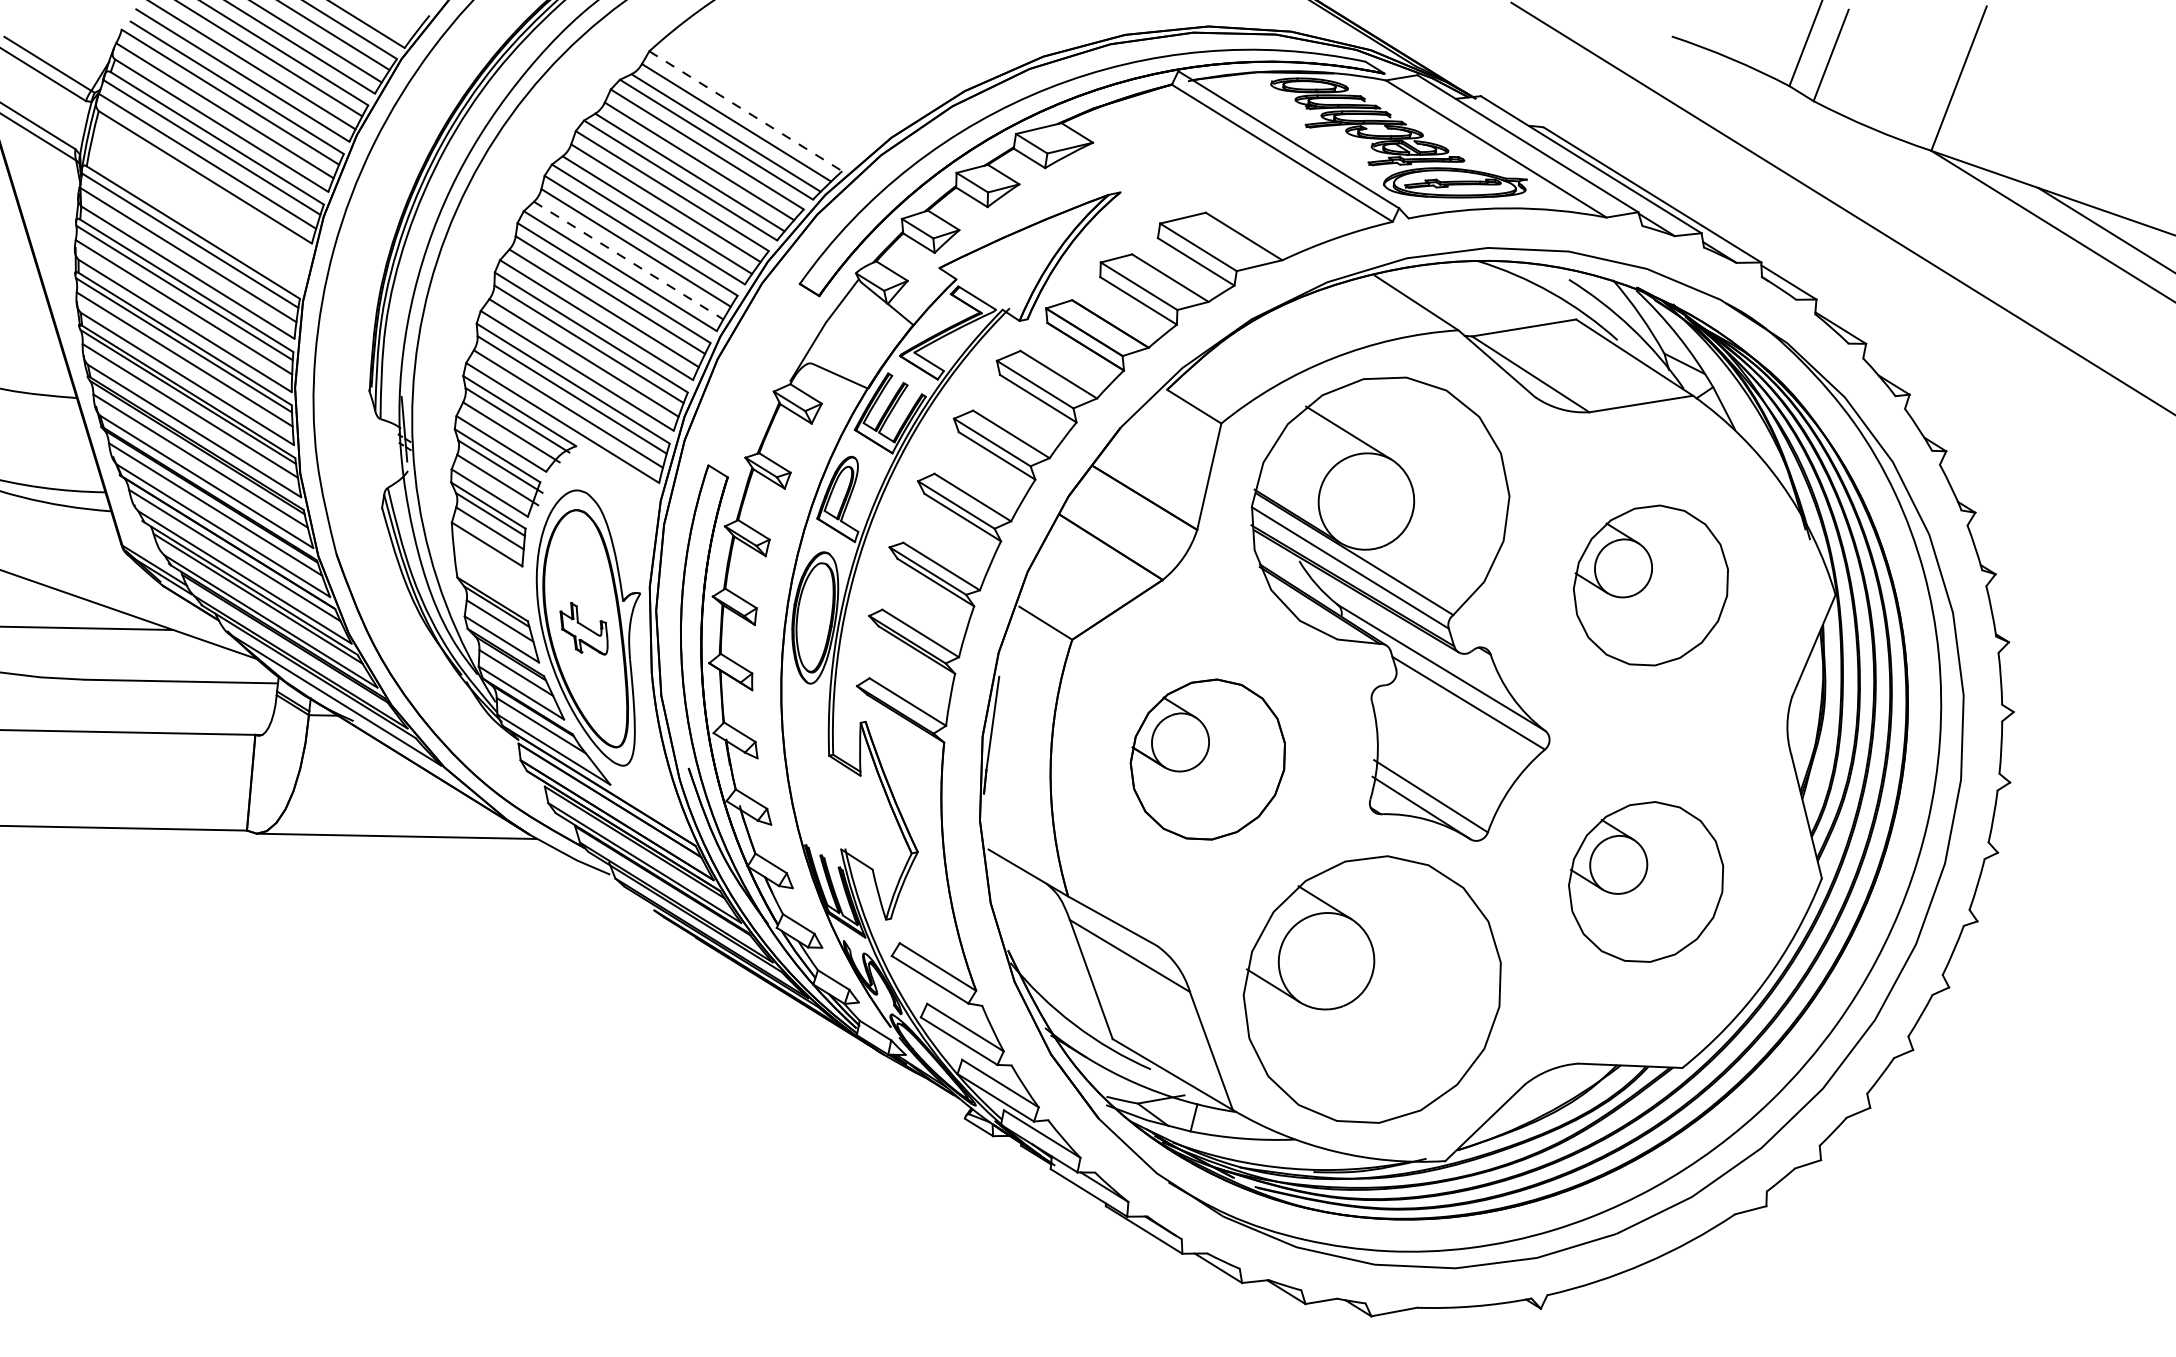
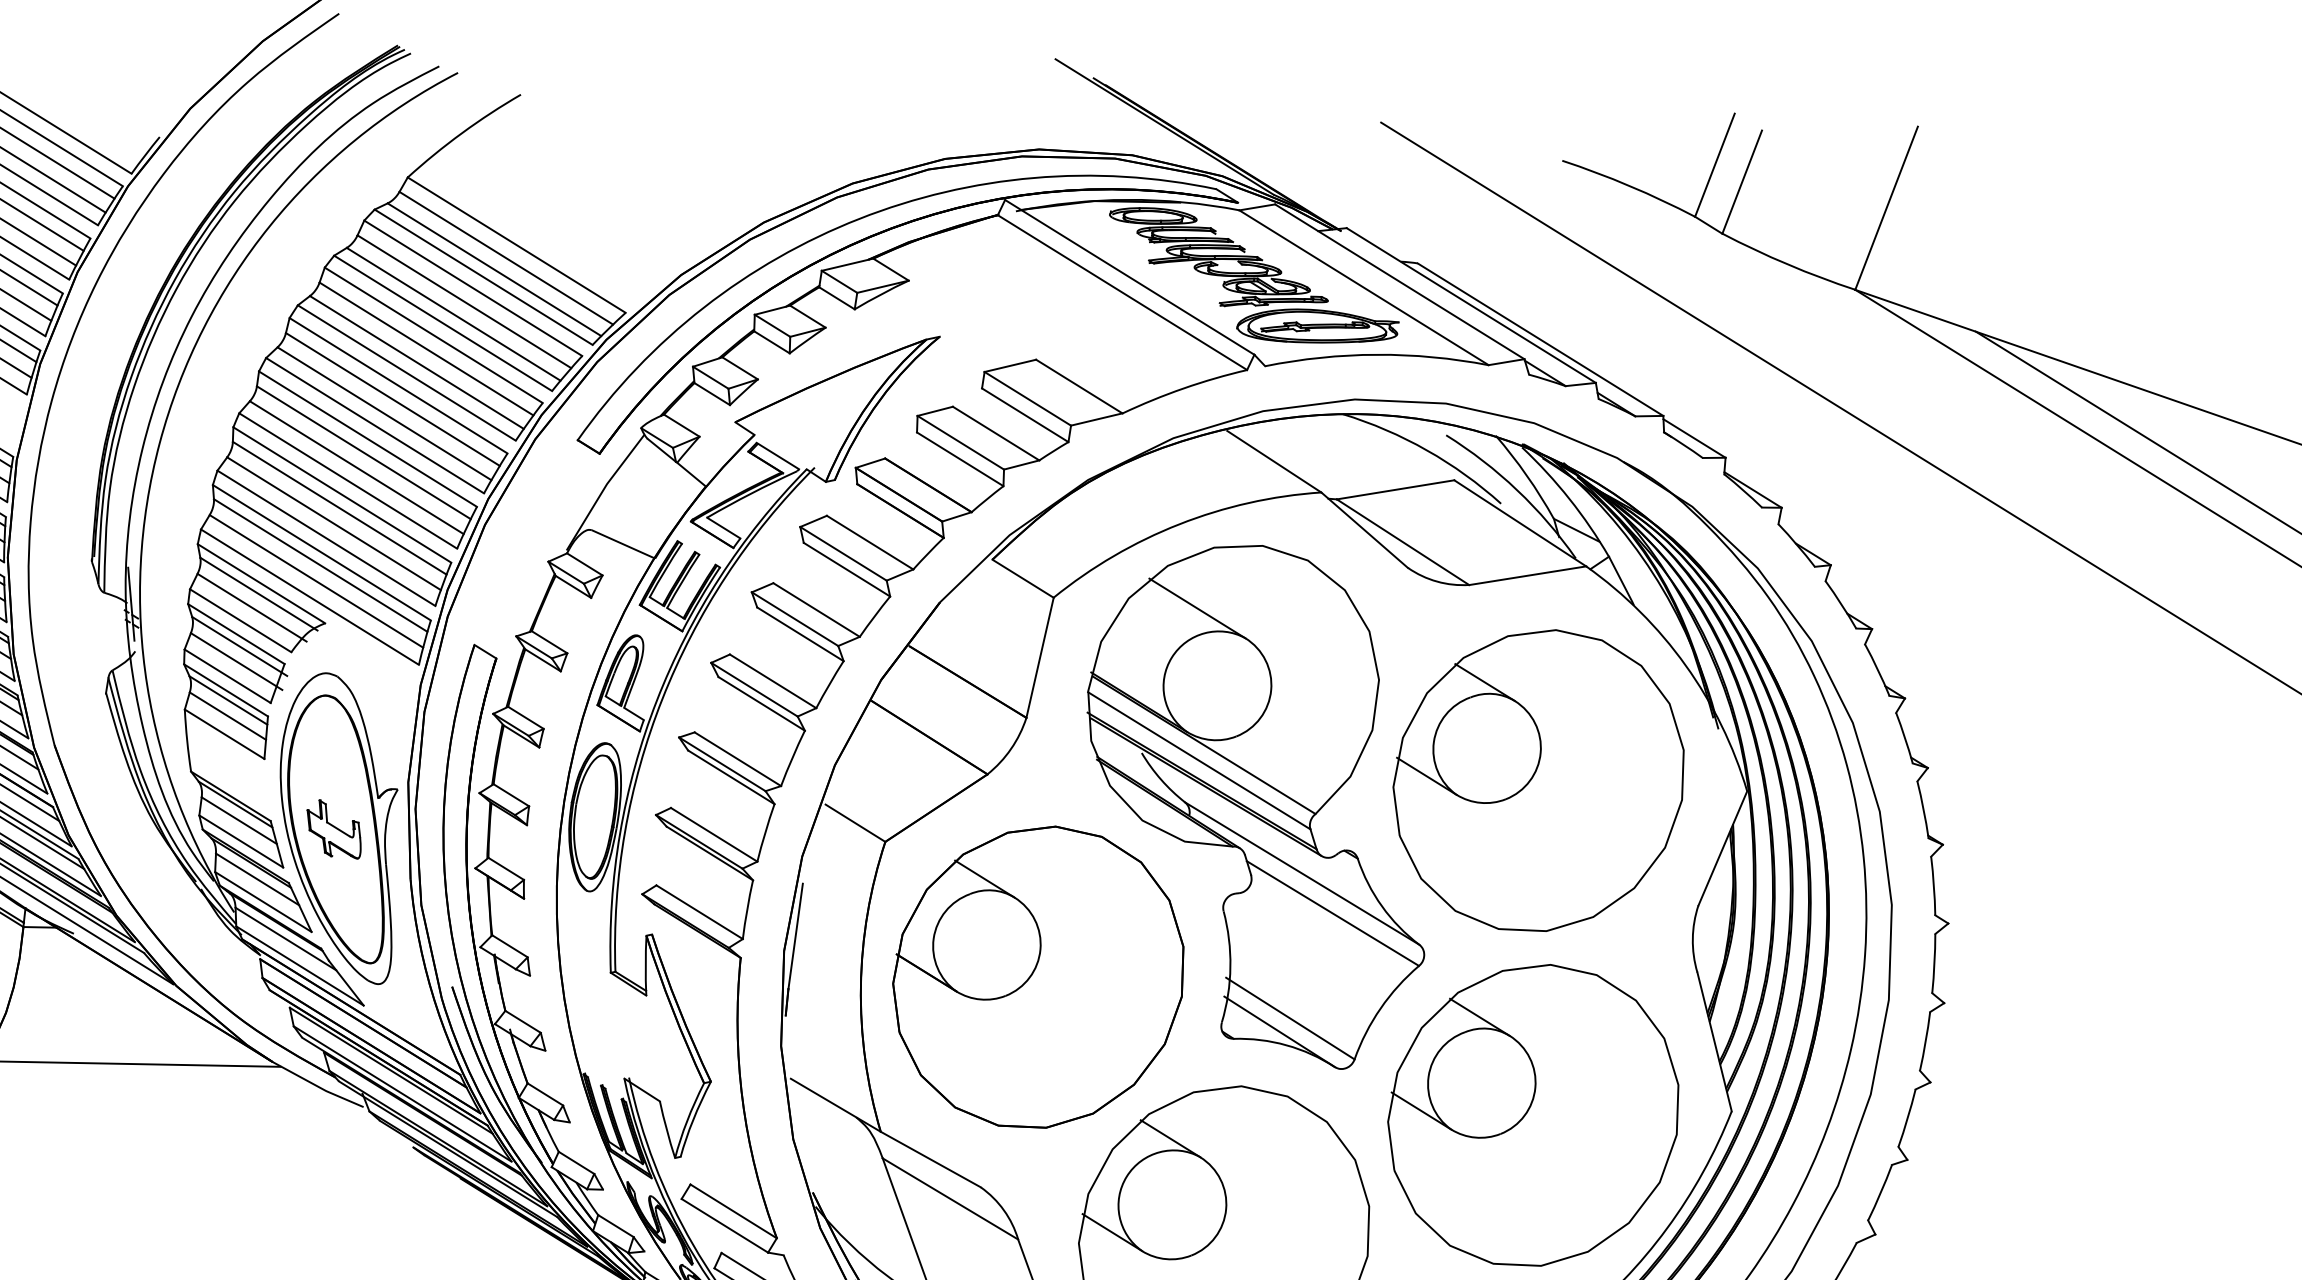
line: (745, 111) -> (516, 245), dashed -> solid
line: (629, 260) -> (385, 413), dashed -> solid
part: (1650, 585) -> (1538, 780), size x1.67
part: (1207, 759) -> (1038, 977), size x1.67
part: (1645, 881) -> (1532, 1114), size x1.67

